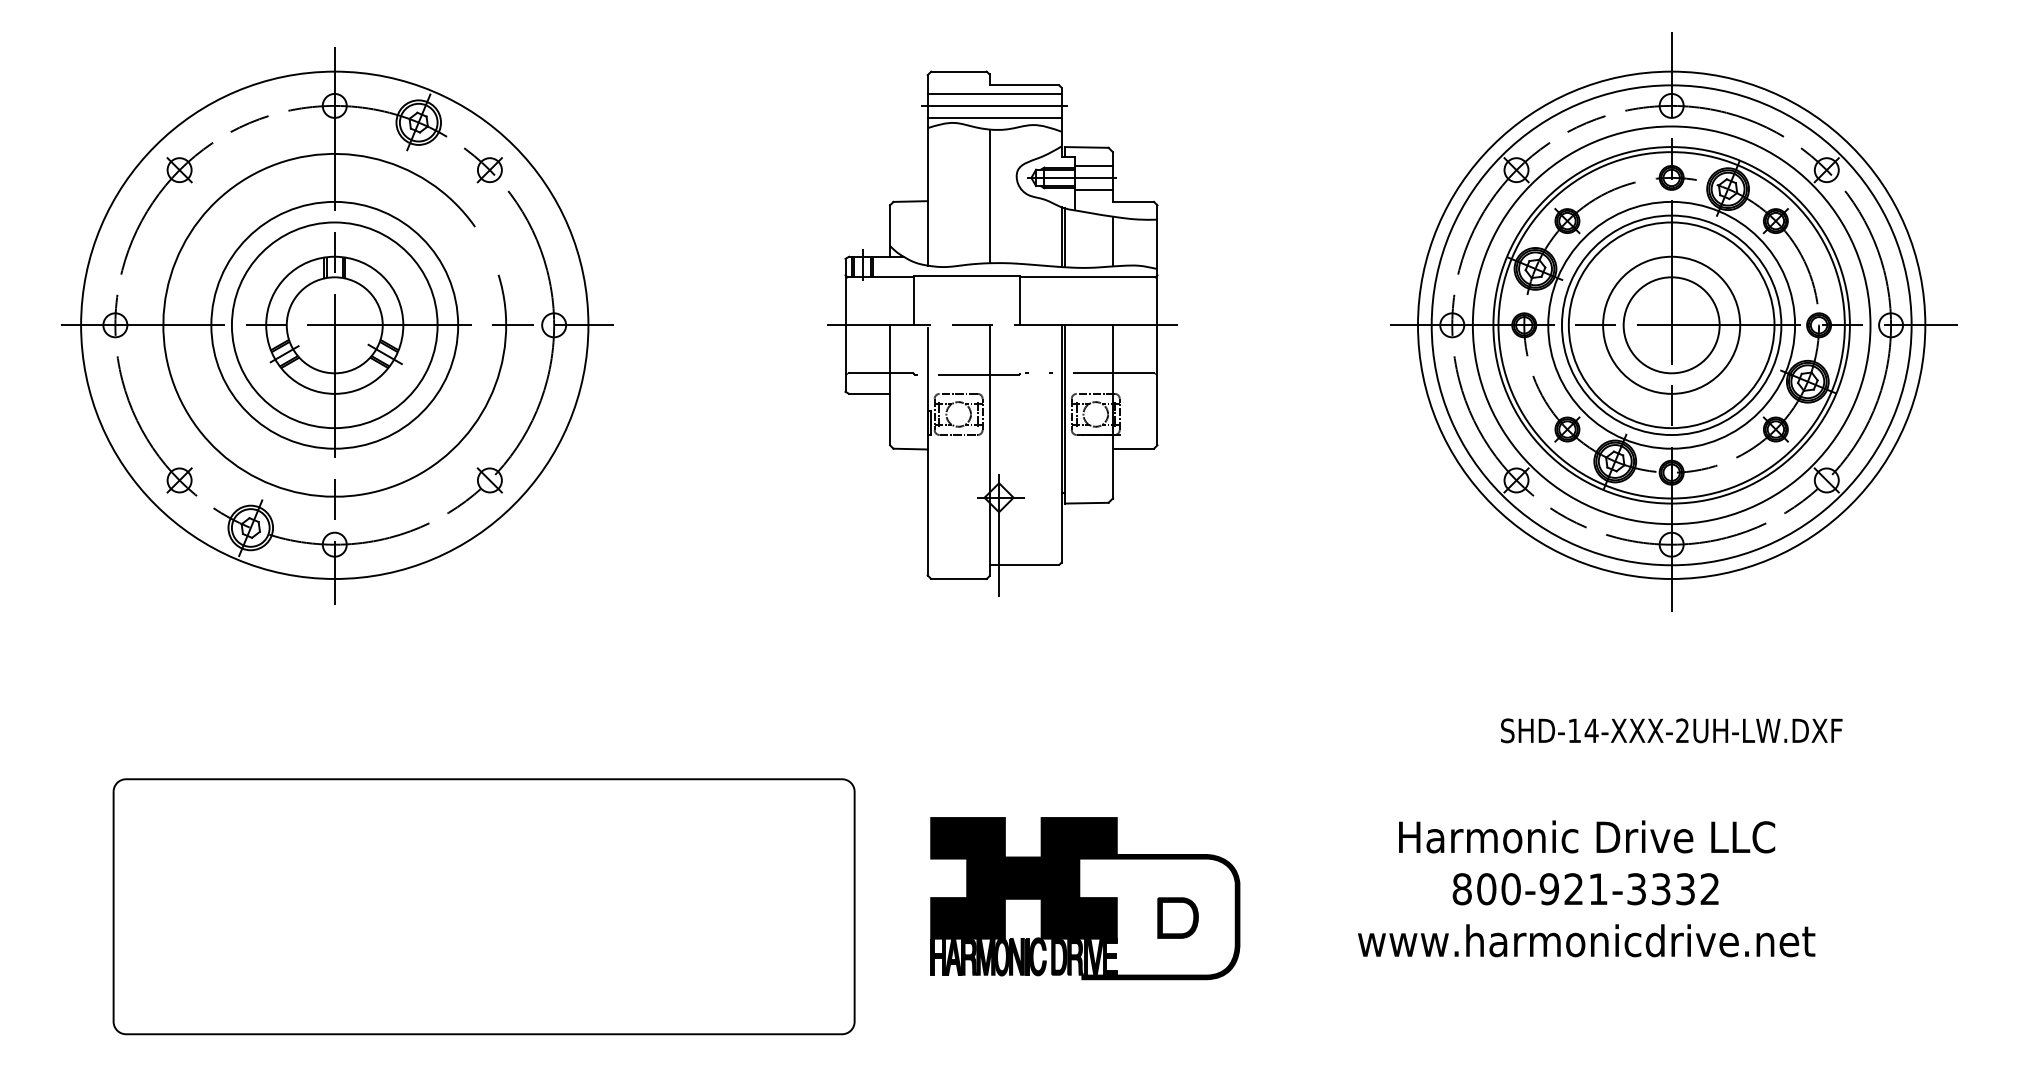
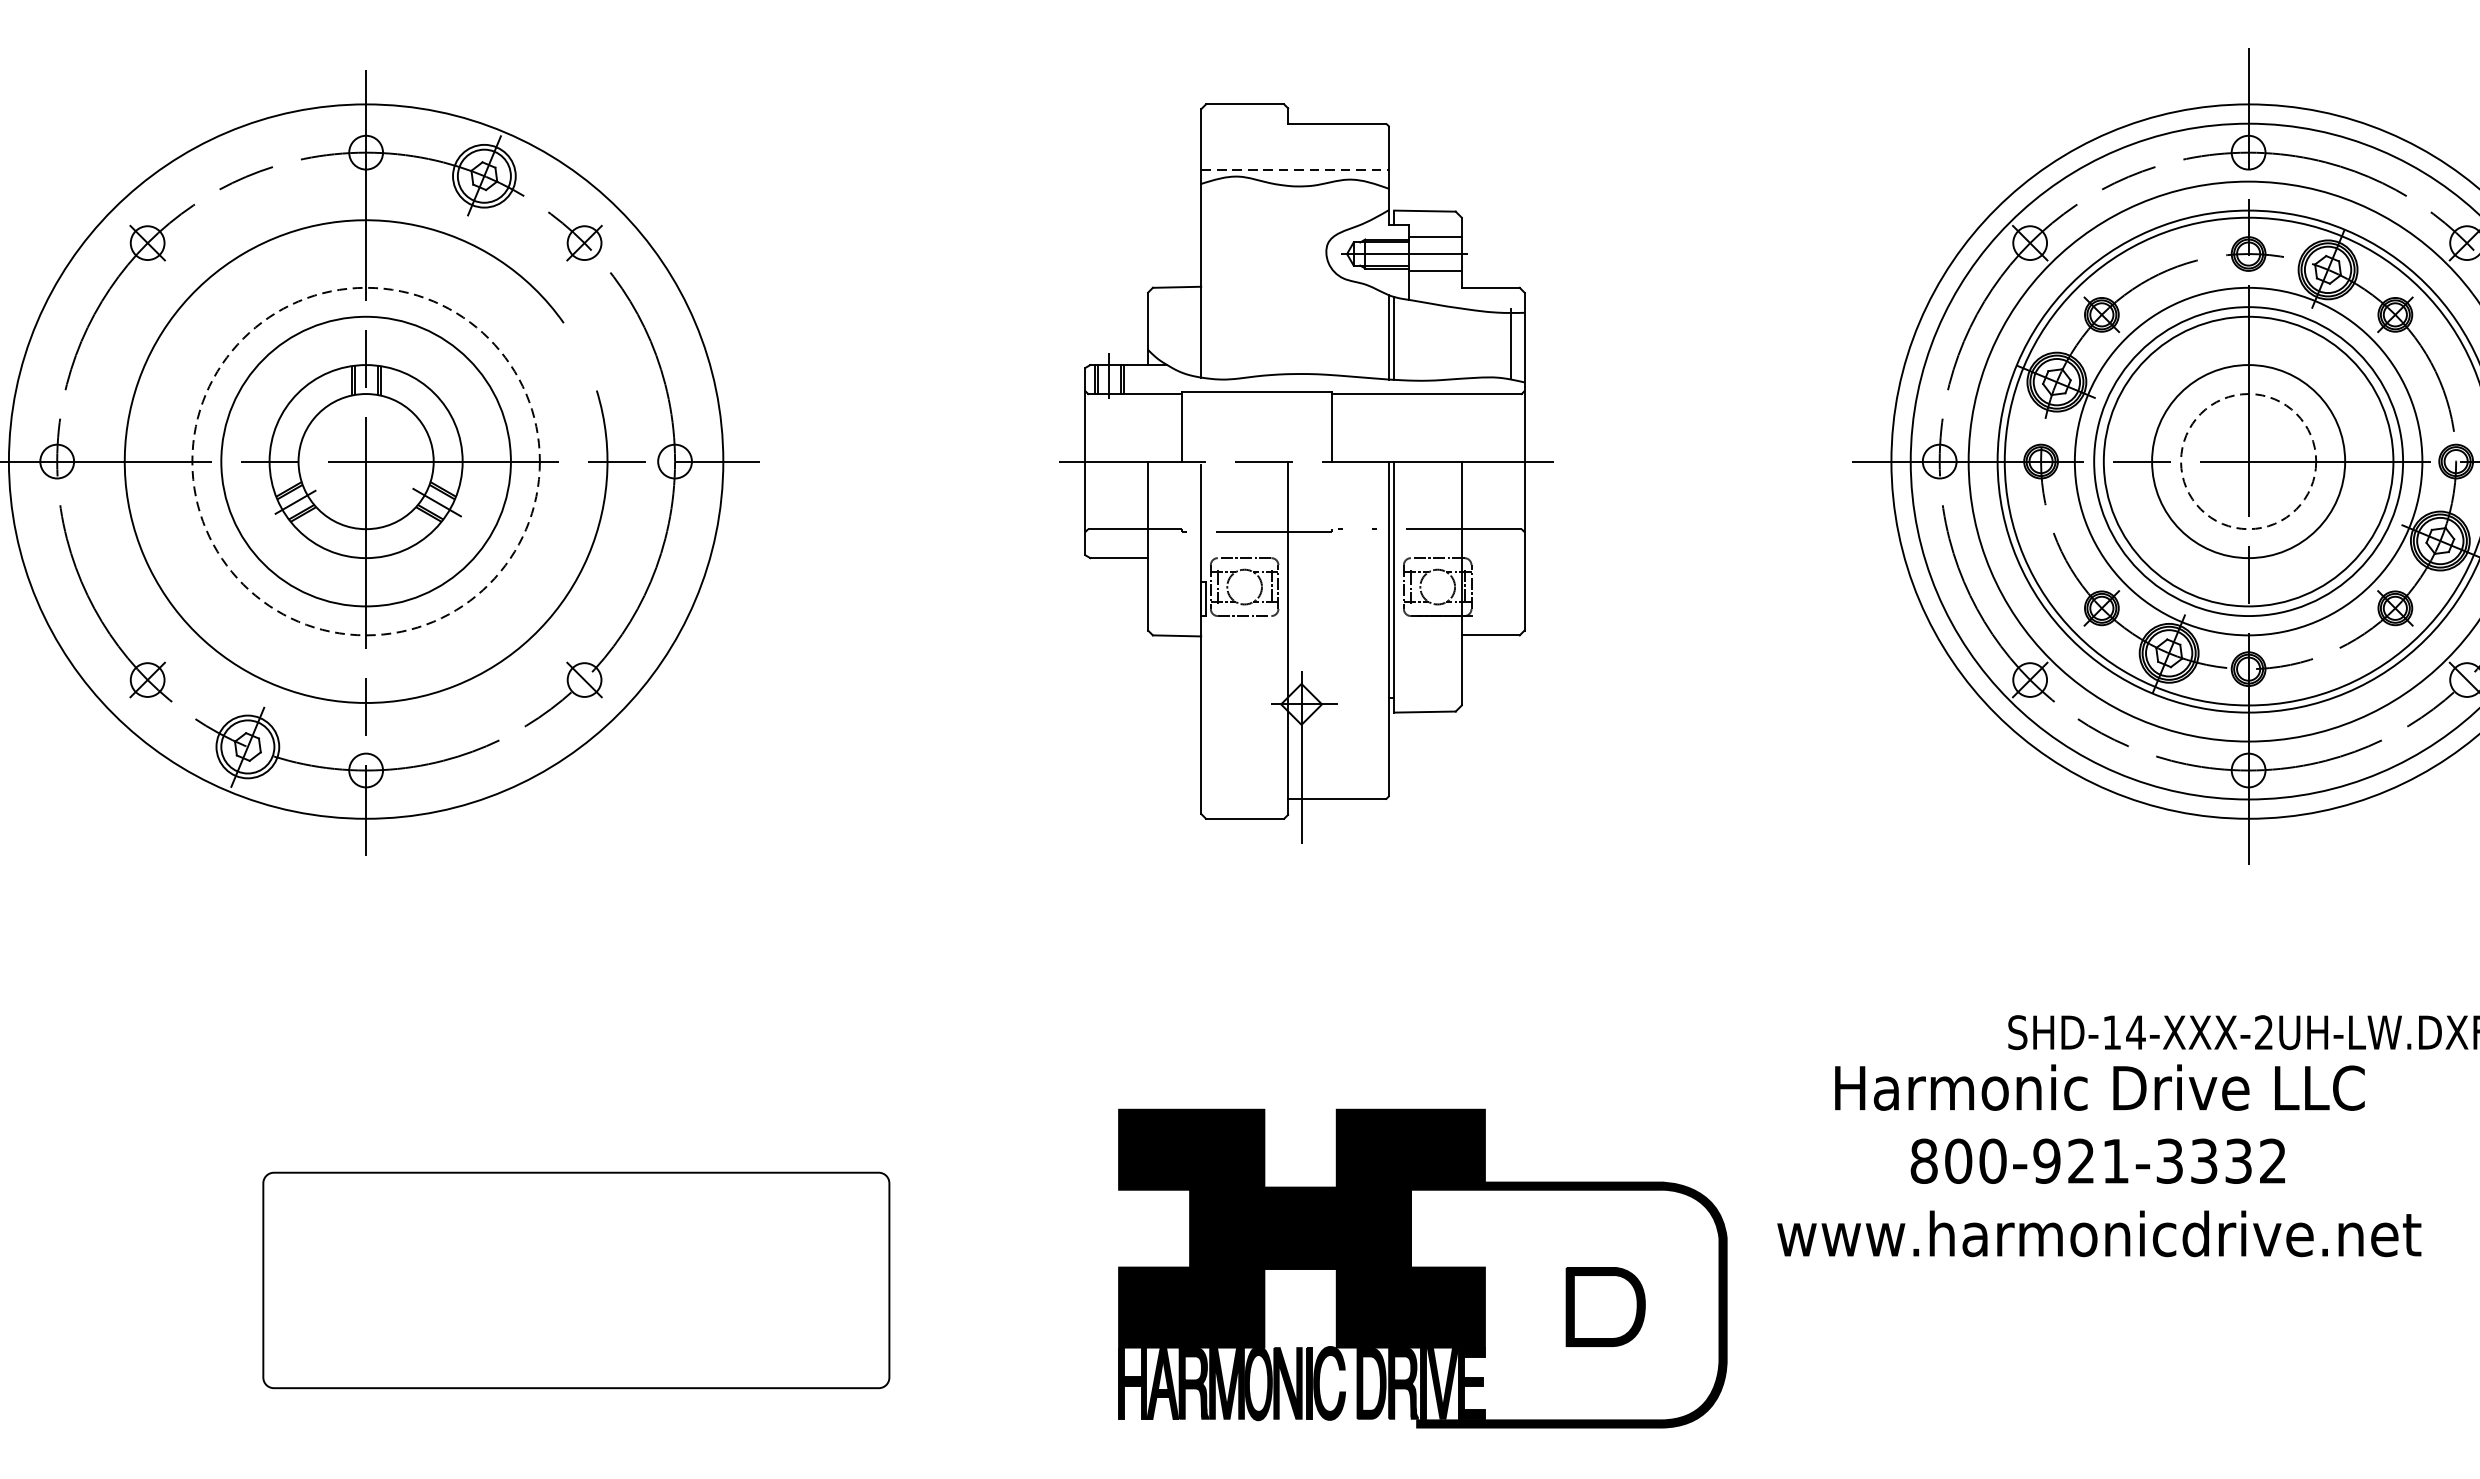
line: (994, 93) -> (1295, 135), removed
line: (994, 105) -> (1295, 152), removed
line: (994, 117) -> (1295, 168), solid -> dashed
line: (989, 196) -> (1288, 280), removed
line: (1112, 241) -> (1510, 343), moved
circle: (334, 324) -> (365, 460), solid -> dashed
circle: (1671, 325) -> (2248, 461), solid -> dashed
text: (1586, 888) -> (2099, 1160), moved
part: (1085, 898) -> (1423, 1268), size x1.4
part: (483, 906) -> (575, 1279), size x0.6

